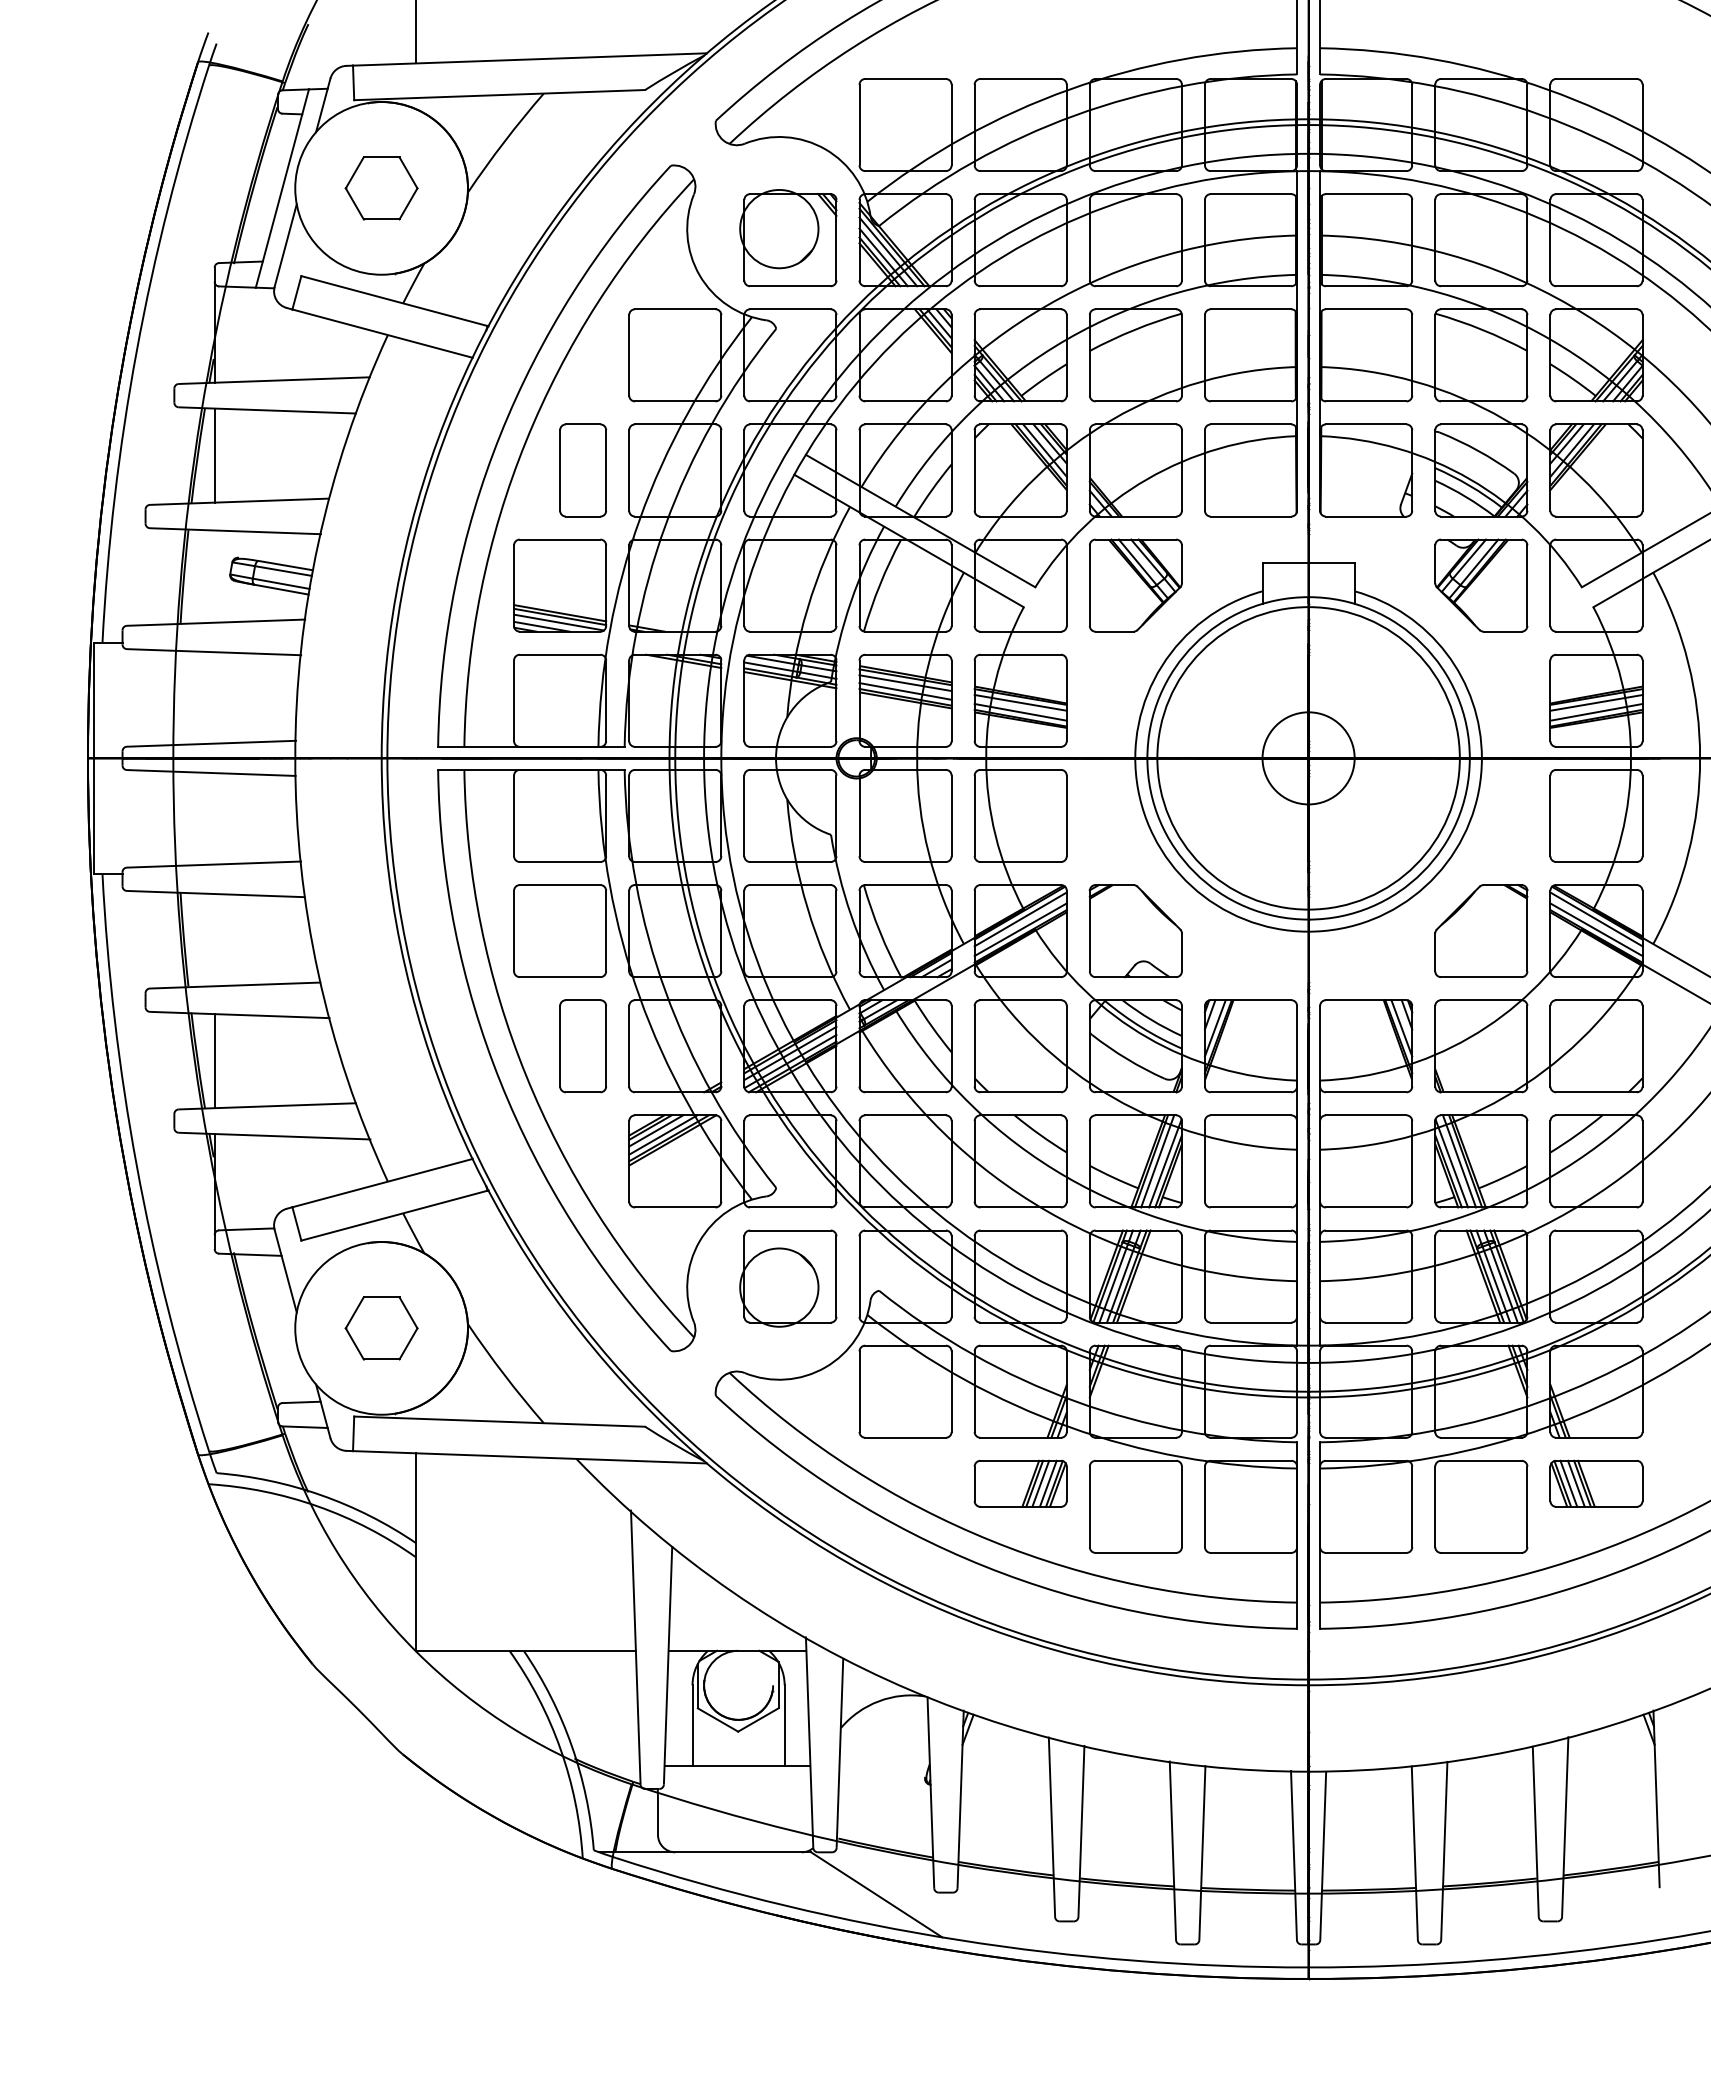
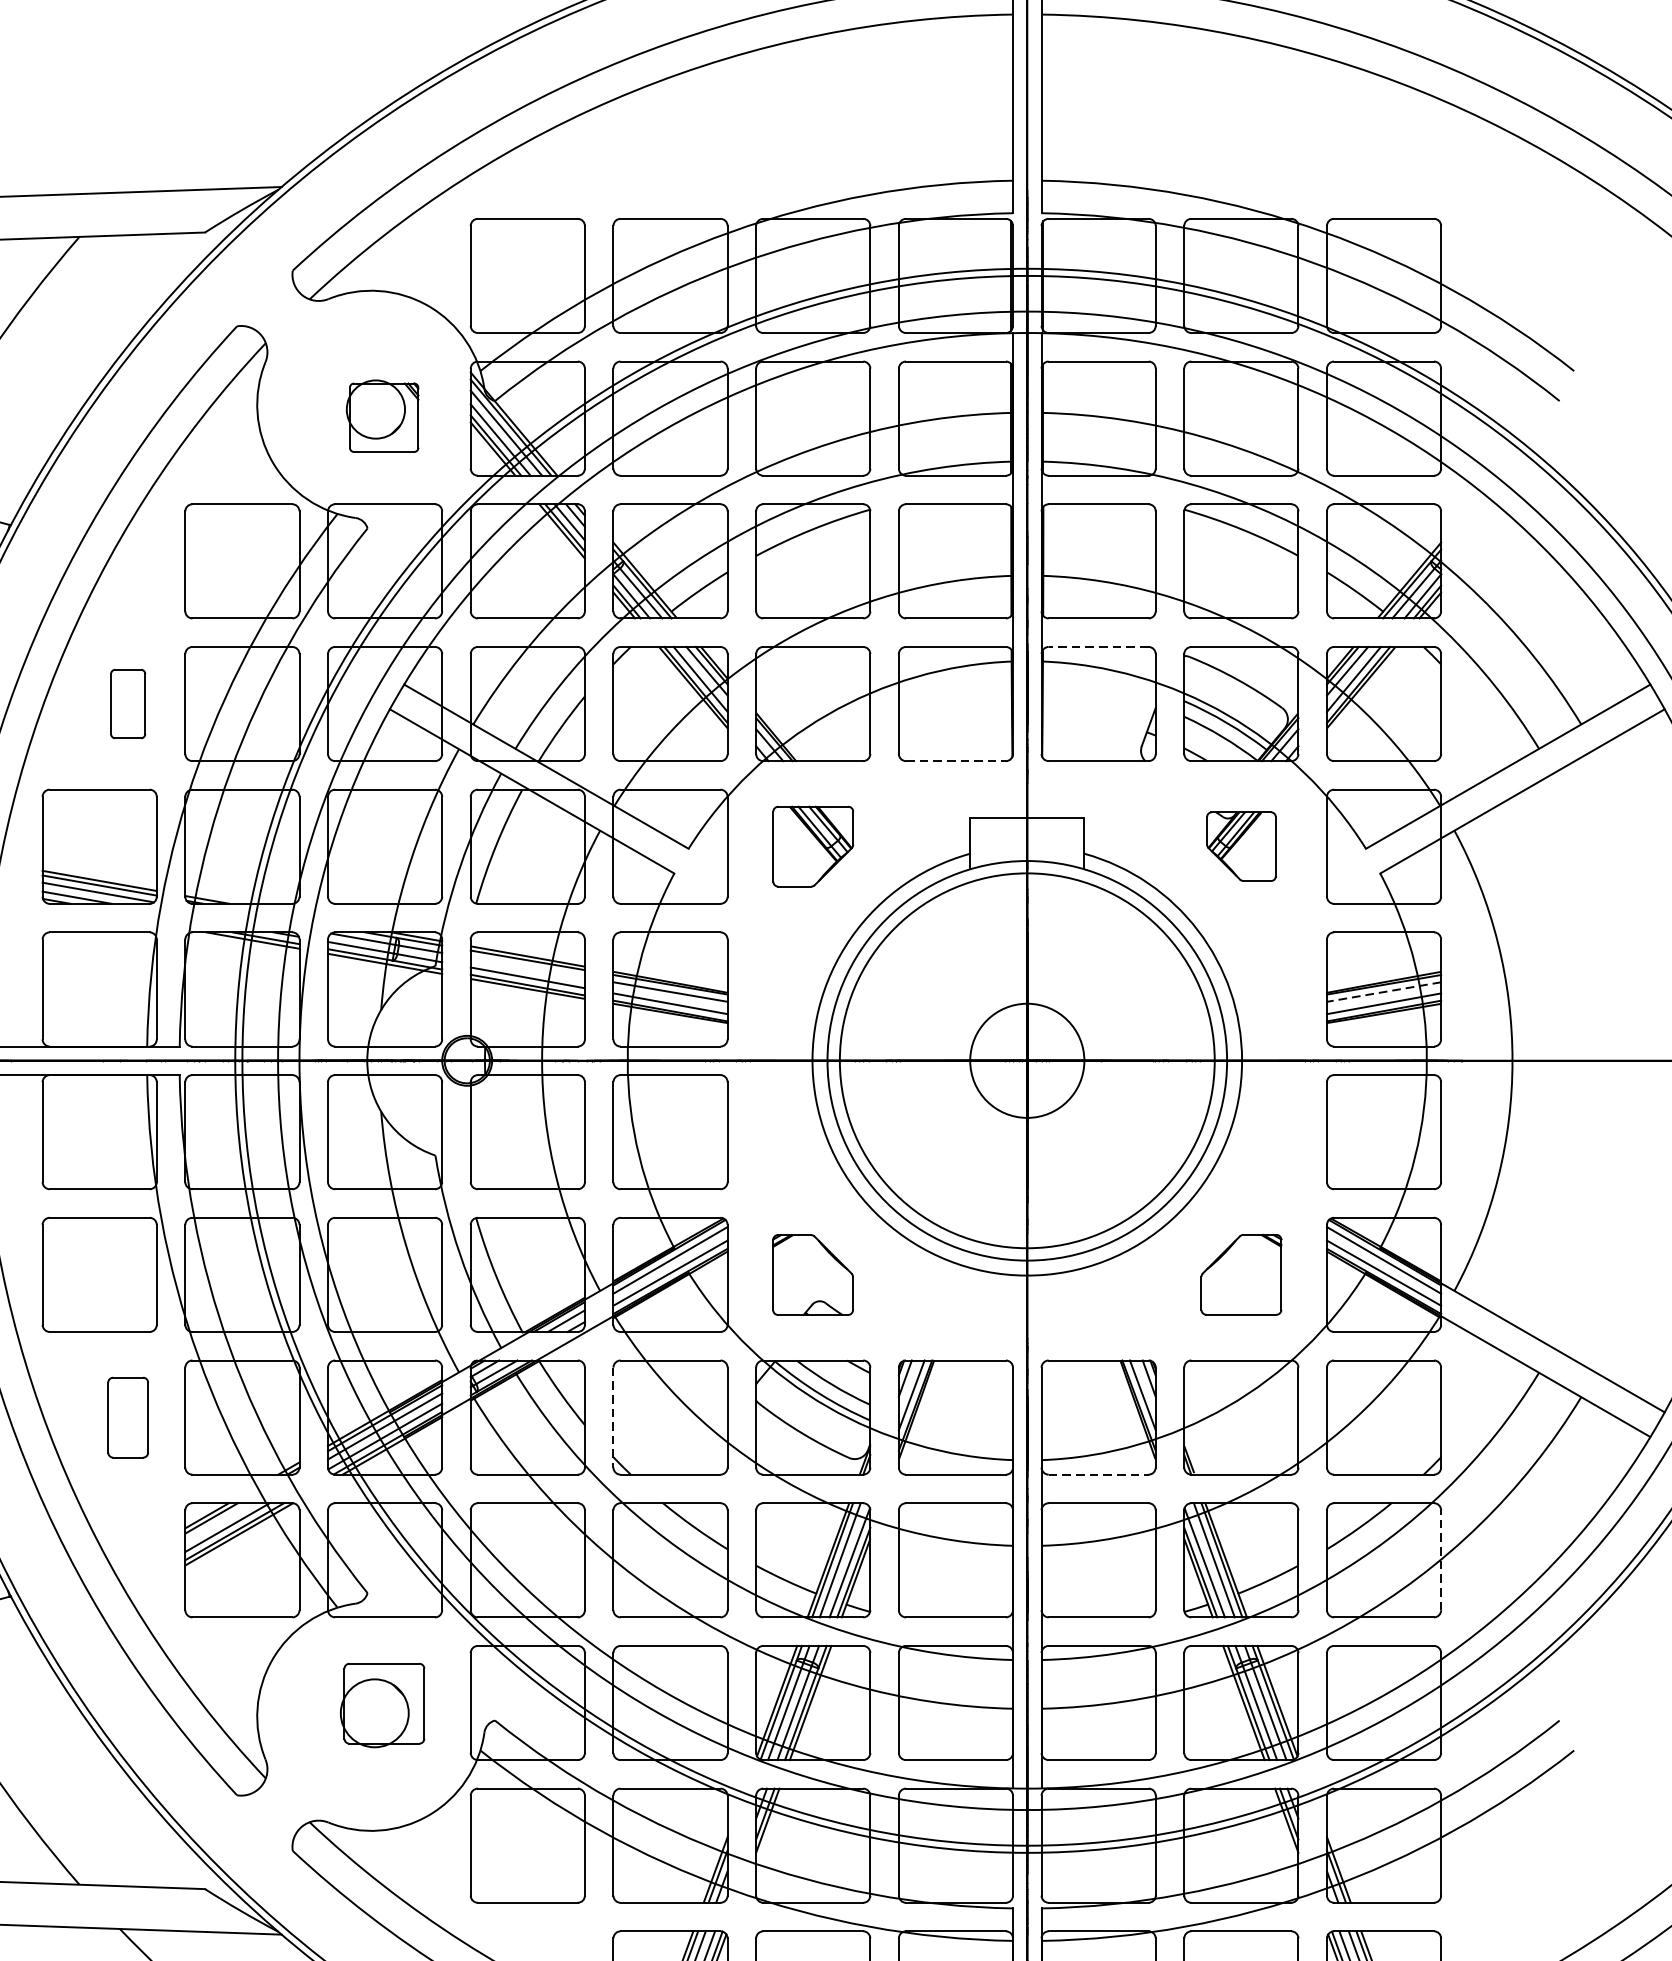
part: (788, 238) -> (382, 416), size x0.6
line: (1365, 424) -> (1097, 647), solid -> dashed
part: (582, 470) -> (127, 704), size x0.6
line: (1251, 516) -> (956, 761), solid -> dashed
part: (1135, 585) -> (812, 846), size x0.7
part: (1481, 585) -> (1241, 846), size x0.6
line: (905, 683) -> (527, 968), removed
line: (1596, 702) -> (1384, 991), solid -> dashed
part: (1481, 930) -> (1241, 1274), size x0.7
part: (1135, 931) -> (812, 1275), size x0.7
part: (582, 1046) -> (127, 1417), size x0.7
line: (974, 1046) -> (613, 1417), solid -> dashed
line: (1366, 1092) -> (1099, 1474), solid -> dashed
line: (656, 1130) -> (219, 1521), removed
line: (1642, 1160) -> (1441, 1559), solid -> dashed
part: (788, 1278) -> (382, 1705), size x0.7

